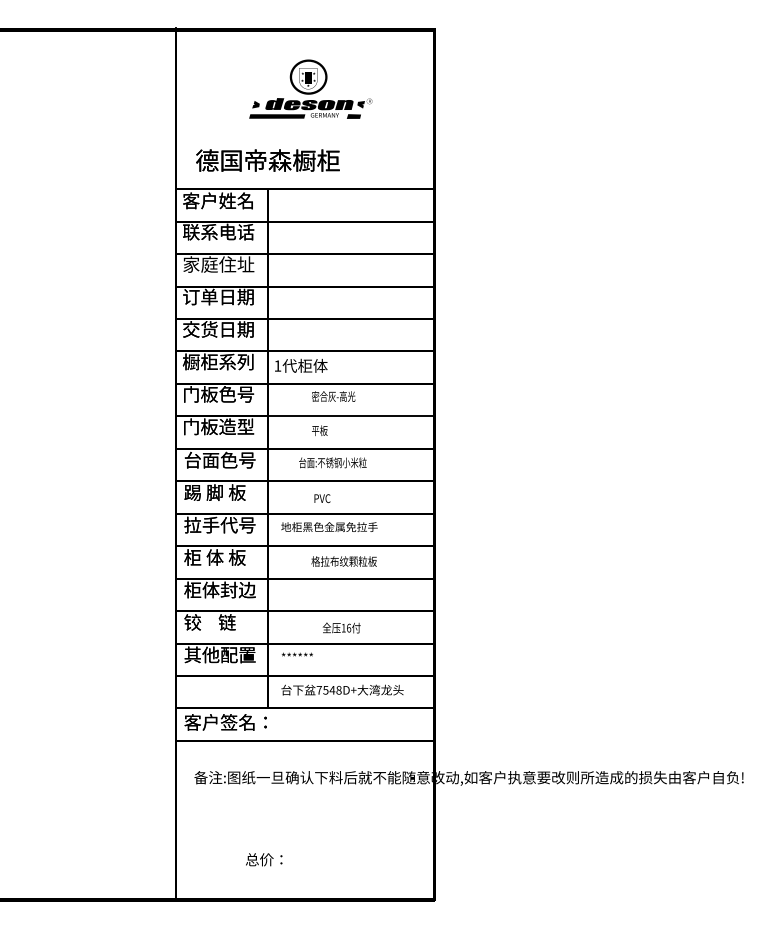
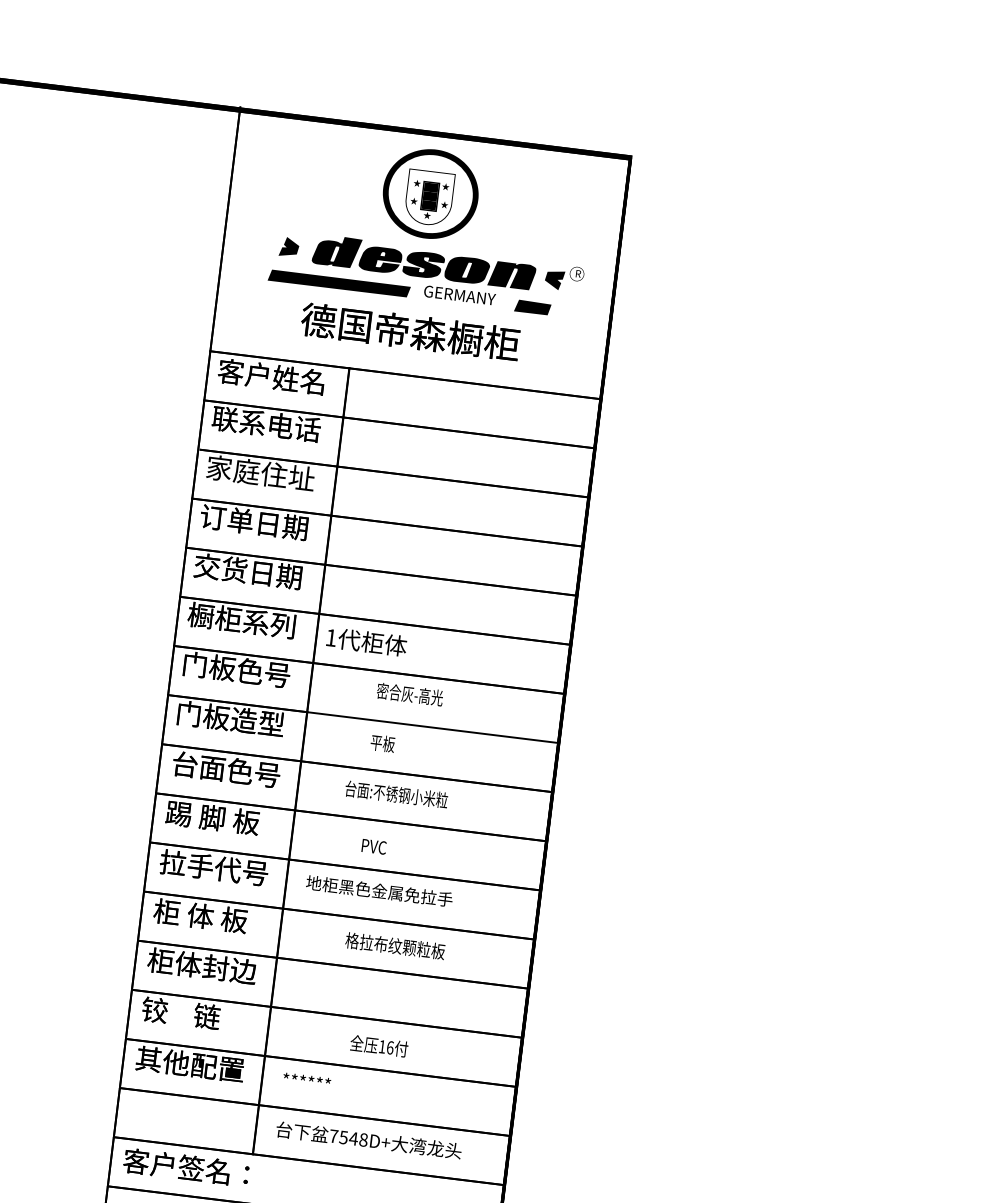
part: (310, 88) -> (432, 223), size x1.67
text: (267, 160) -> (409, 331), moved

